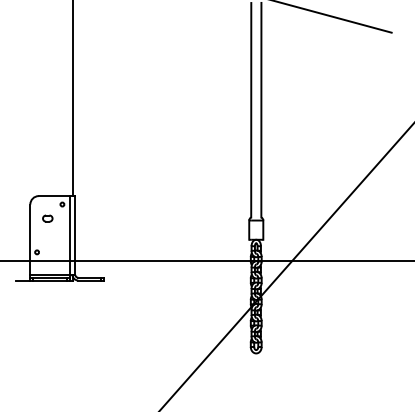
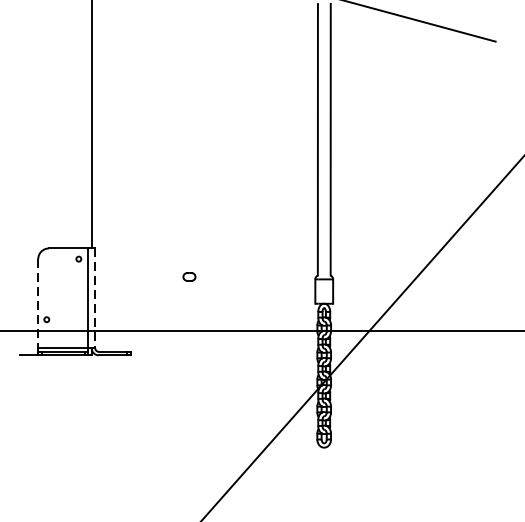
part: (47, 218) -> (189, 276), moved
line: (75, 235) -> (95, 298), solid -> dashed
line: (30, 240) -> (38, 304), solid -> dashed

